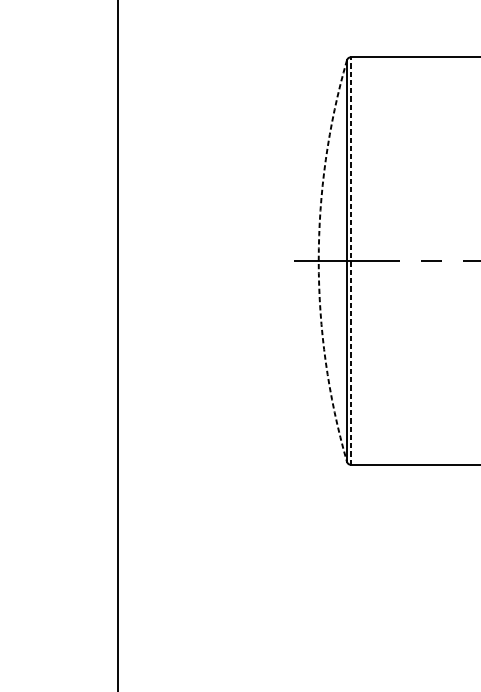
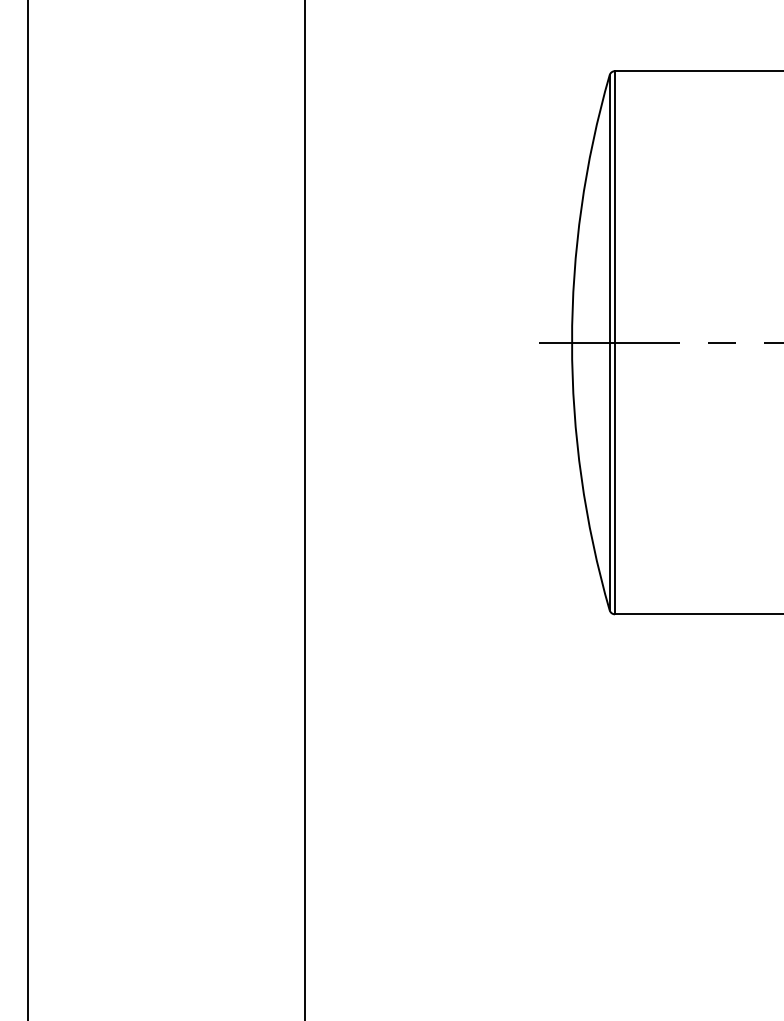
arc: (319, 260) -> (572, 342), dashed -> solid
line: (351, 260) -> (615, 342), dashed -> solid

